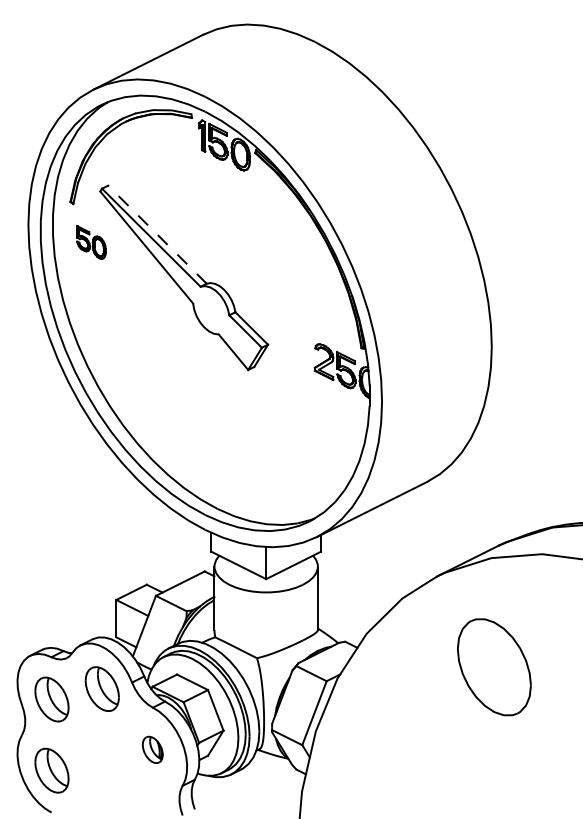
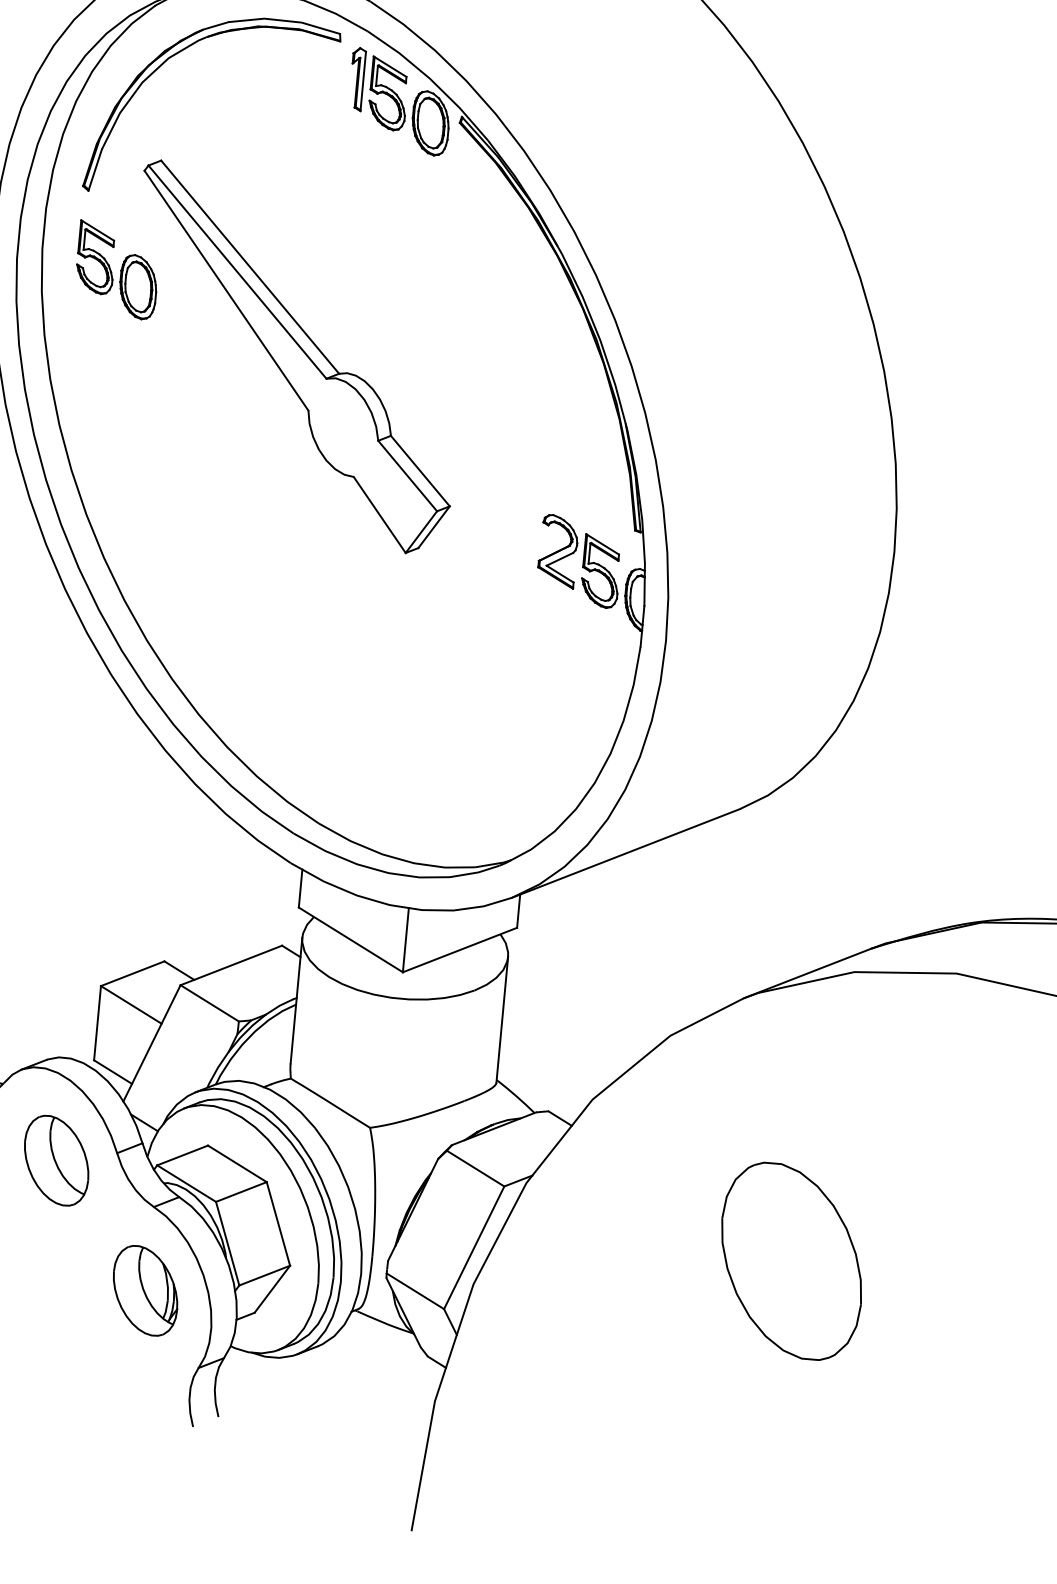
line: (157, 234) -> (250, 266), dashed -> solid
part: (91, 242) -> (117, 270), size x1.43
part: (494, 667) -> (791, 1261), moved
part: (152, 749) -> (145, 1290), size x1.67

